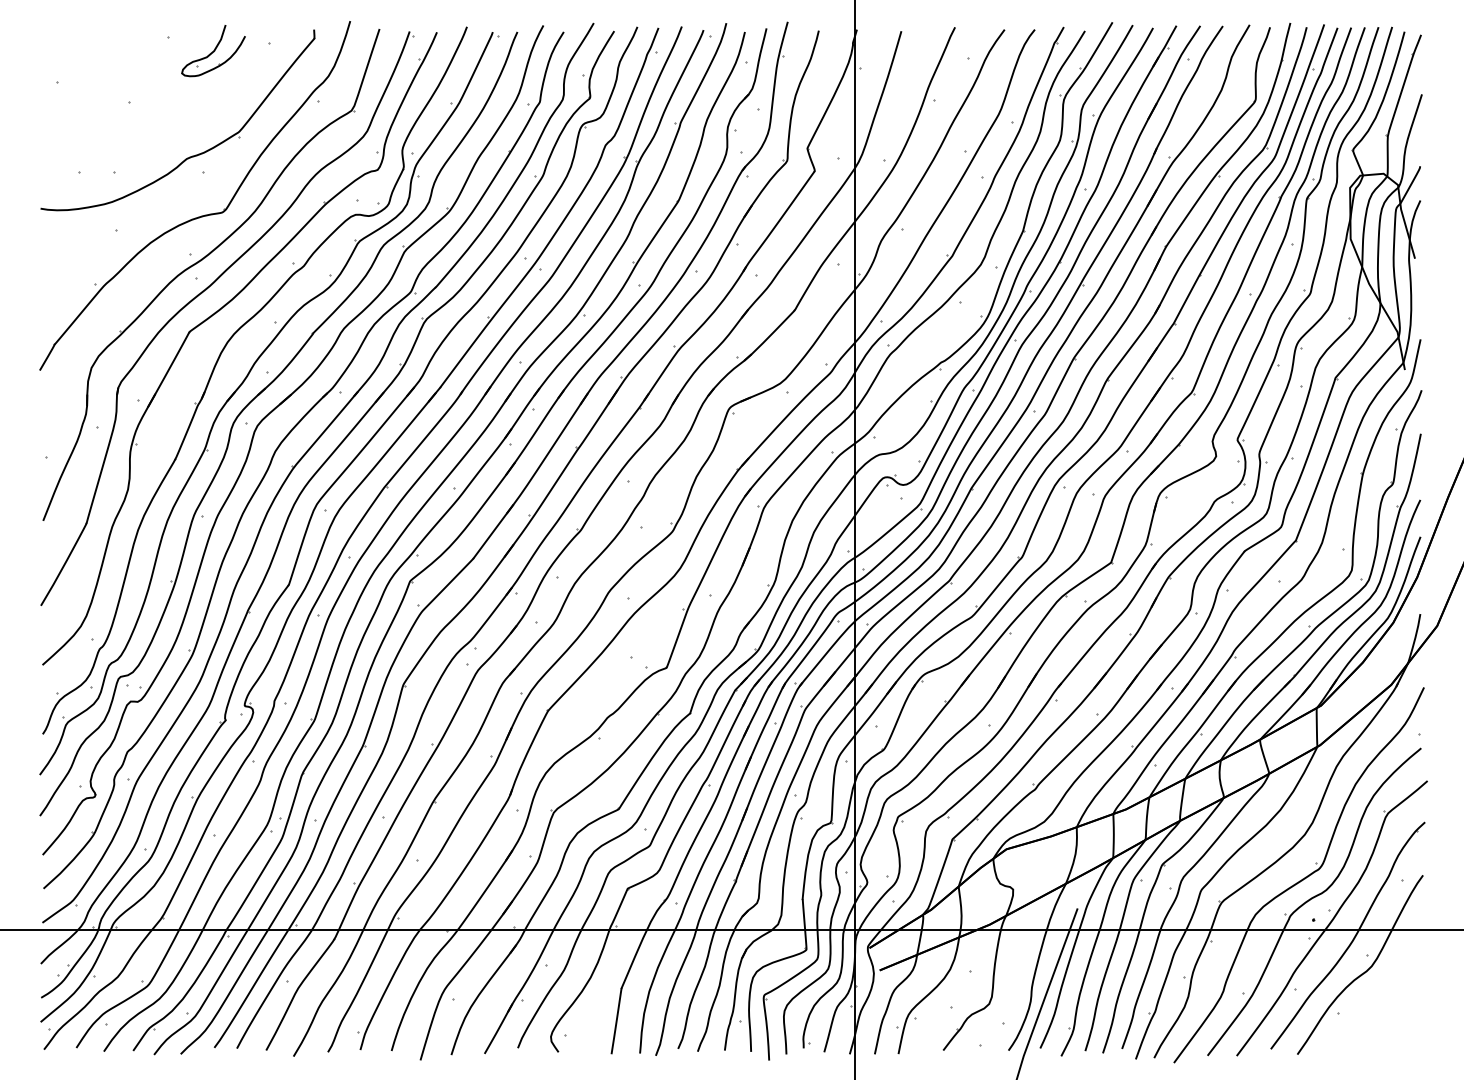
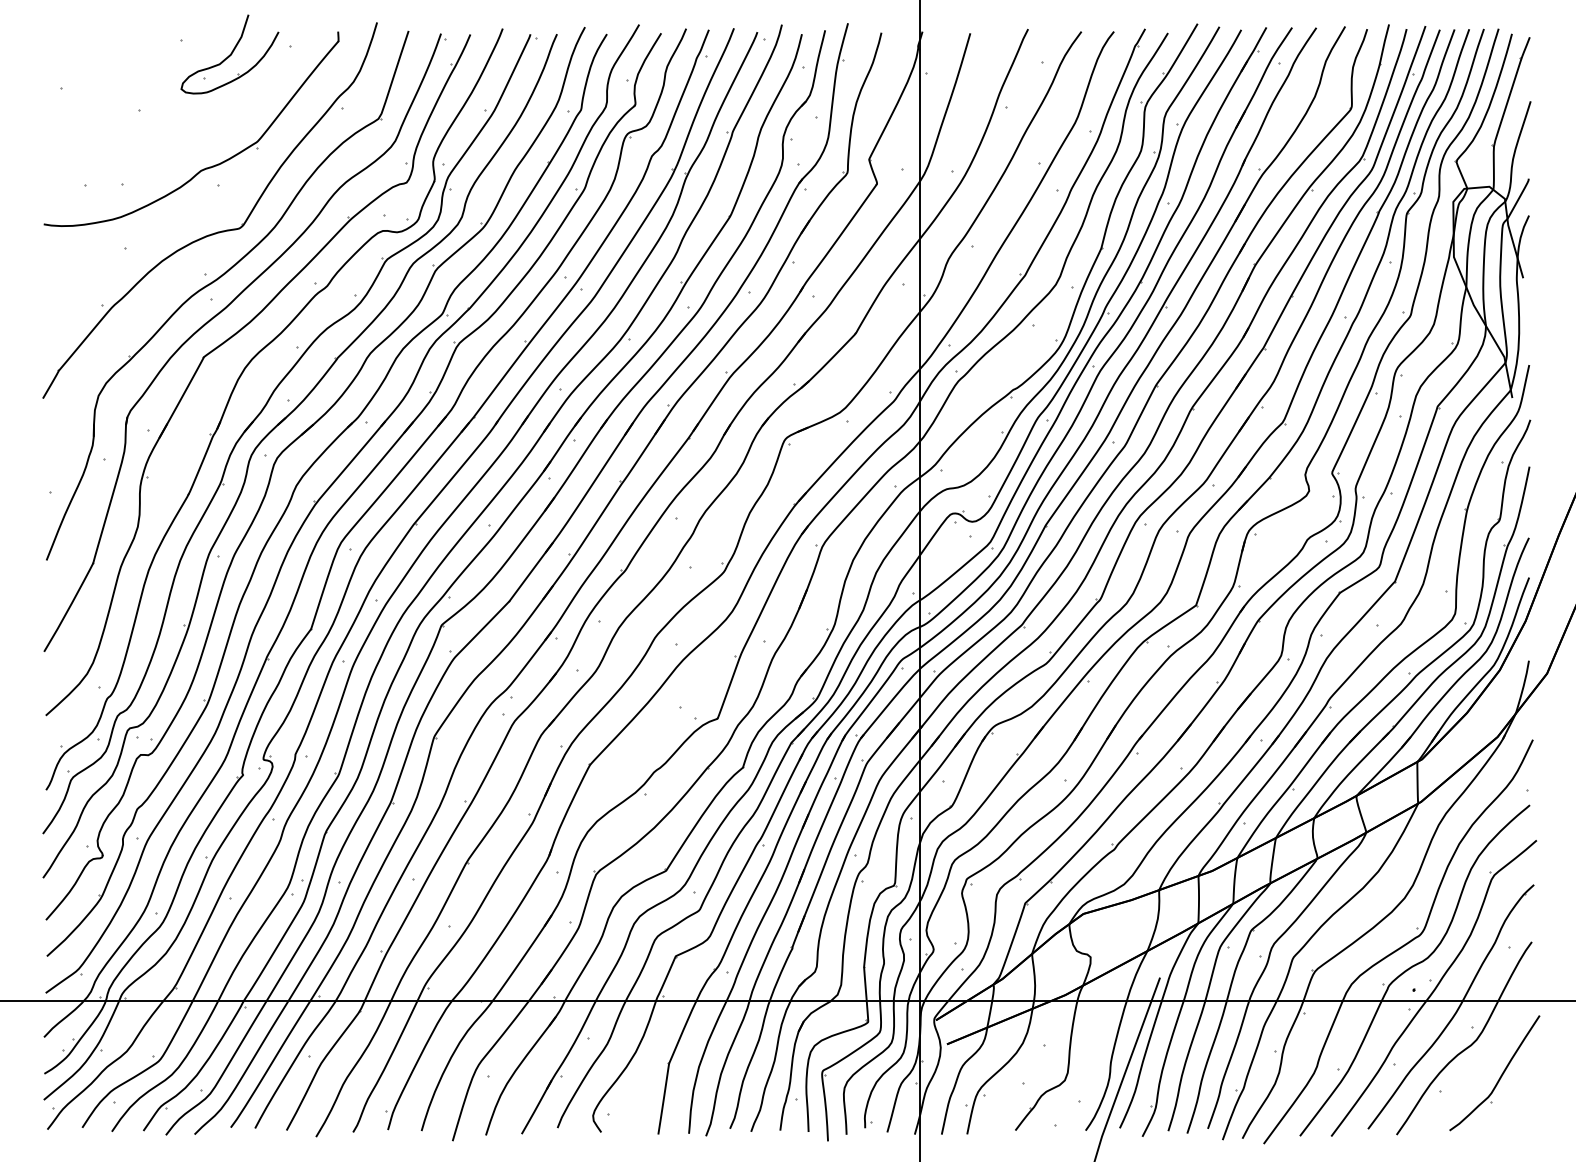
part: (213, 50) -> (229, 54), size x1.43
part: (1393, 999) -> (1500, 1075), added

